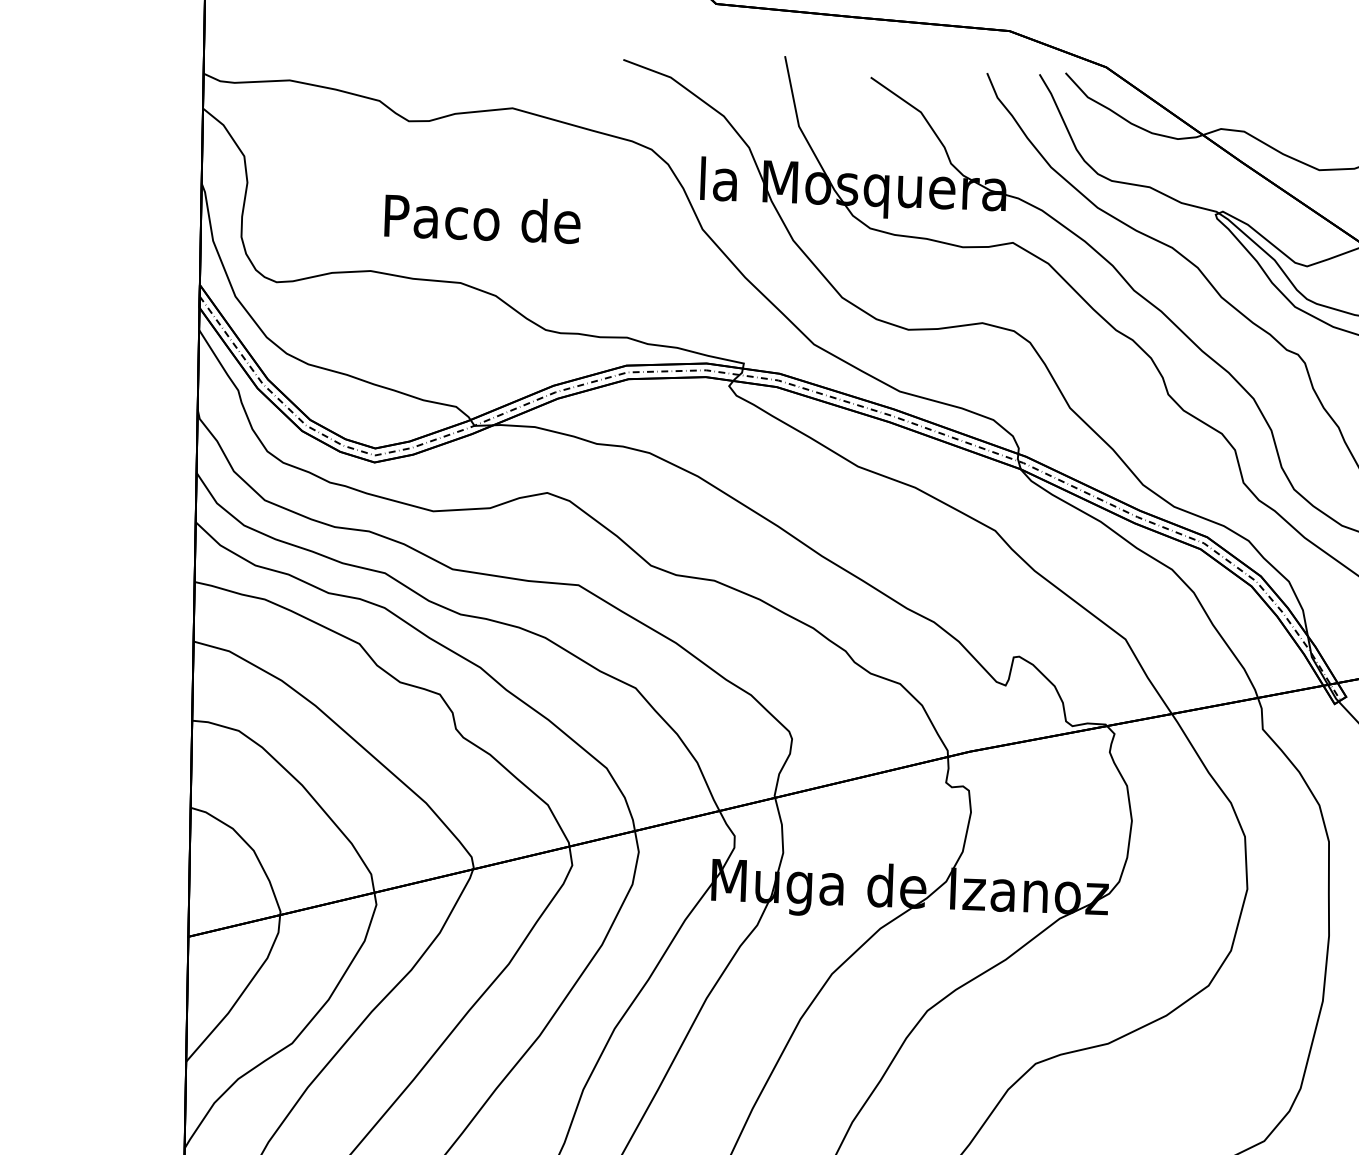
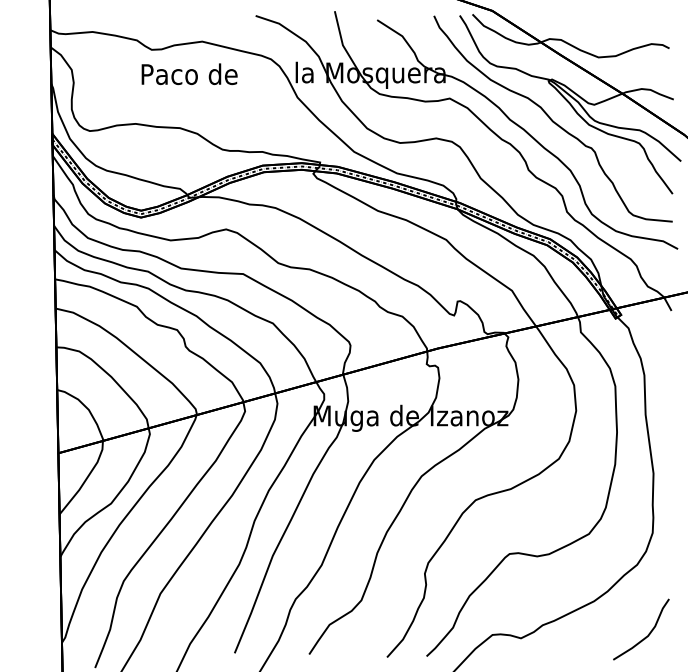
text: (482, 219) -> (189, 74), moved

